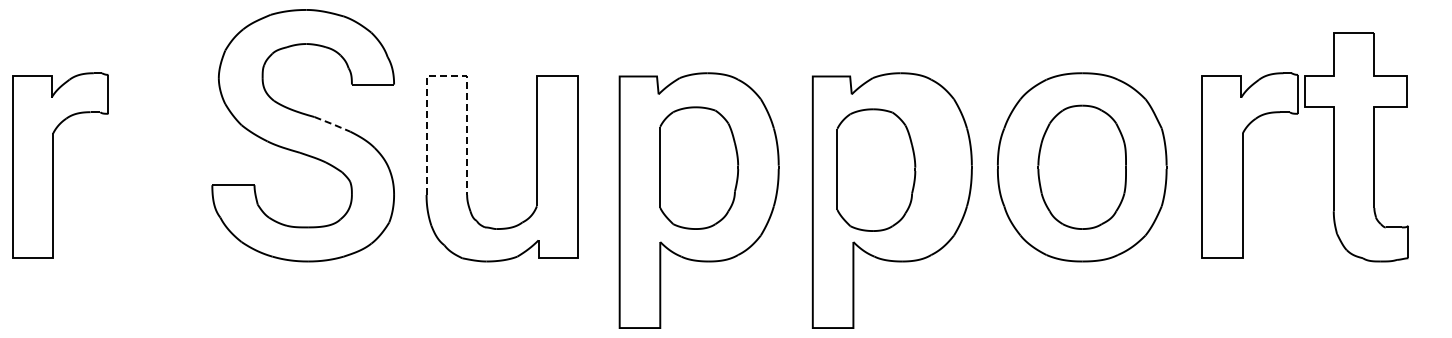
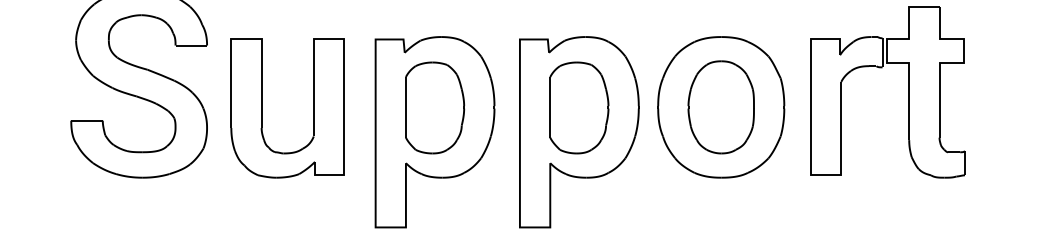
line: (447, 76) -> (246, 39), dashed -> solid
line: (333, 124) -> (161, 75), dashed -> solid
part: (876, 169) -> (579, 107), moved

